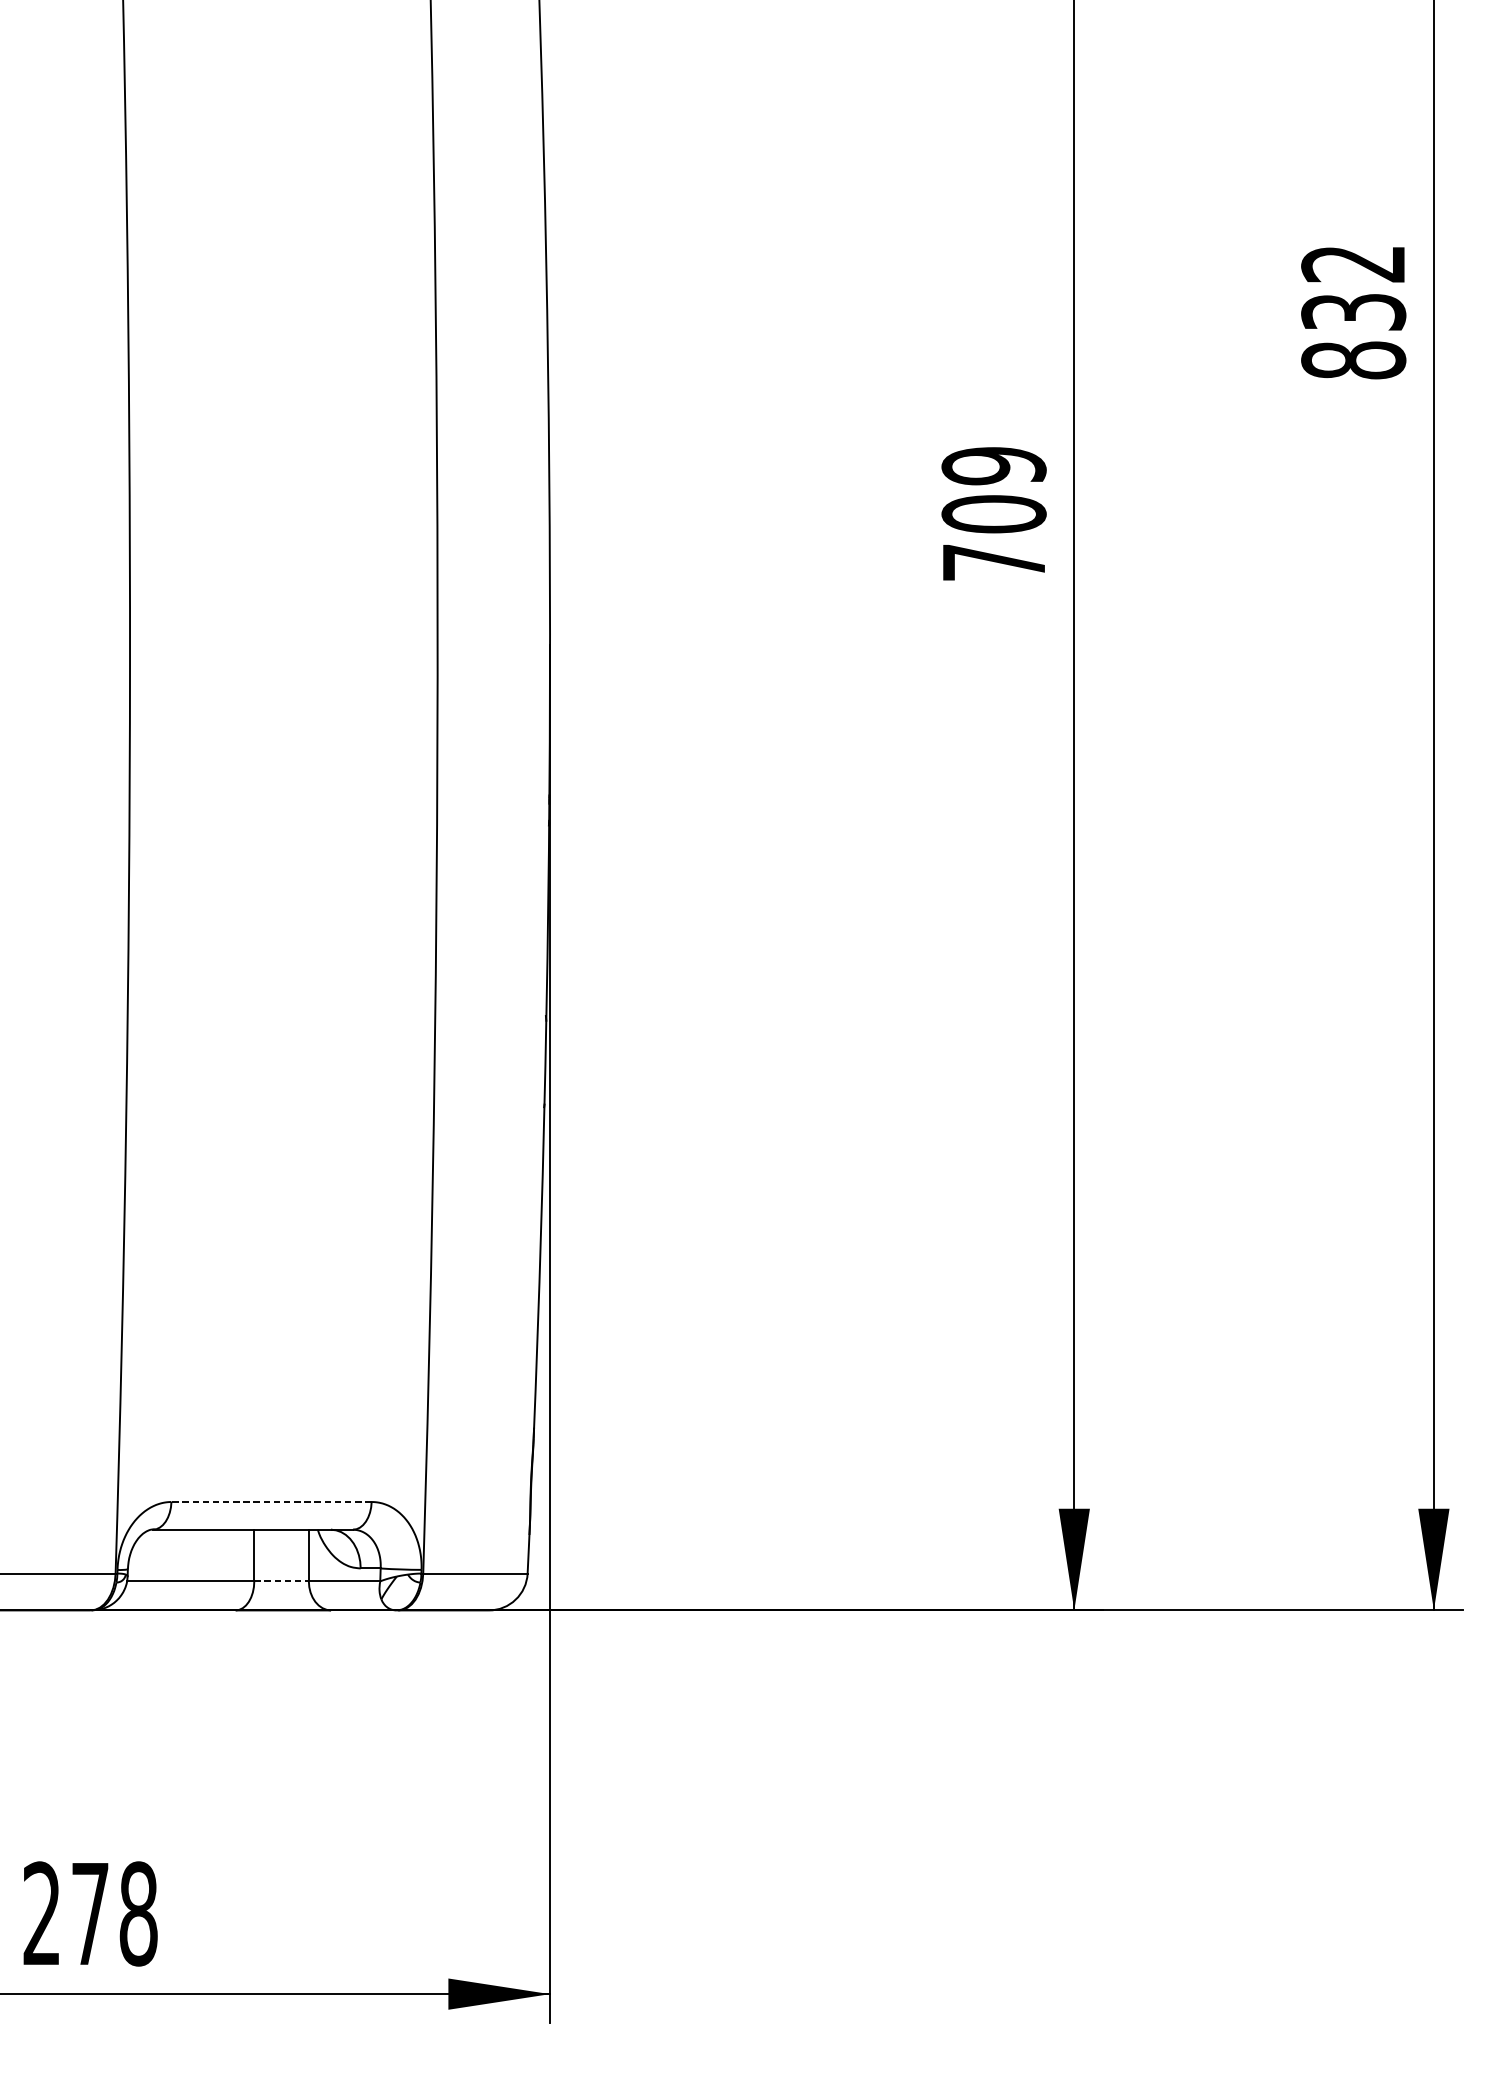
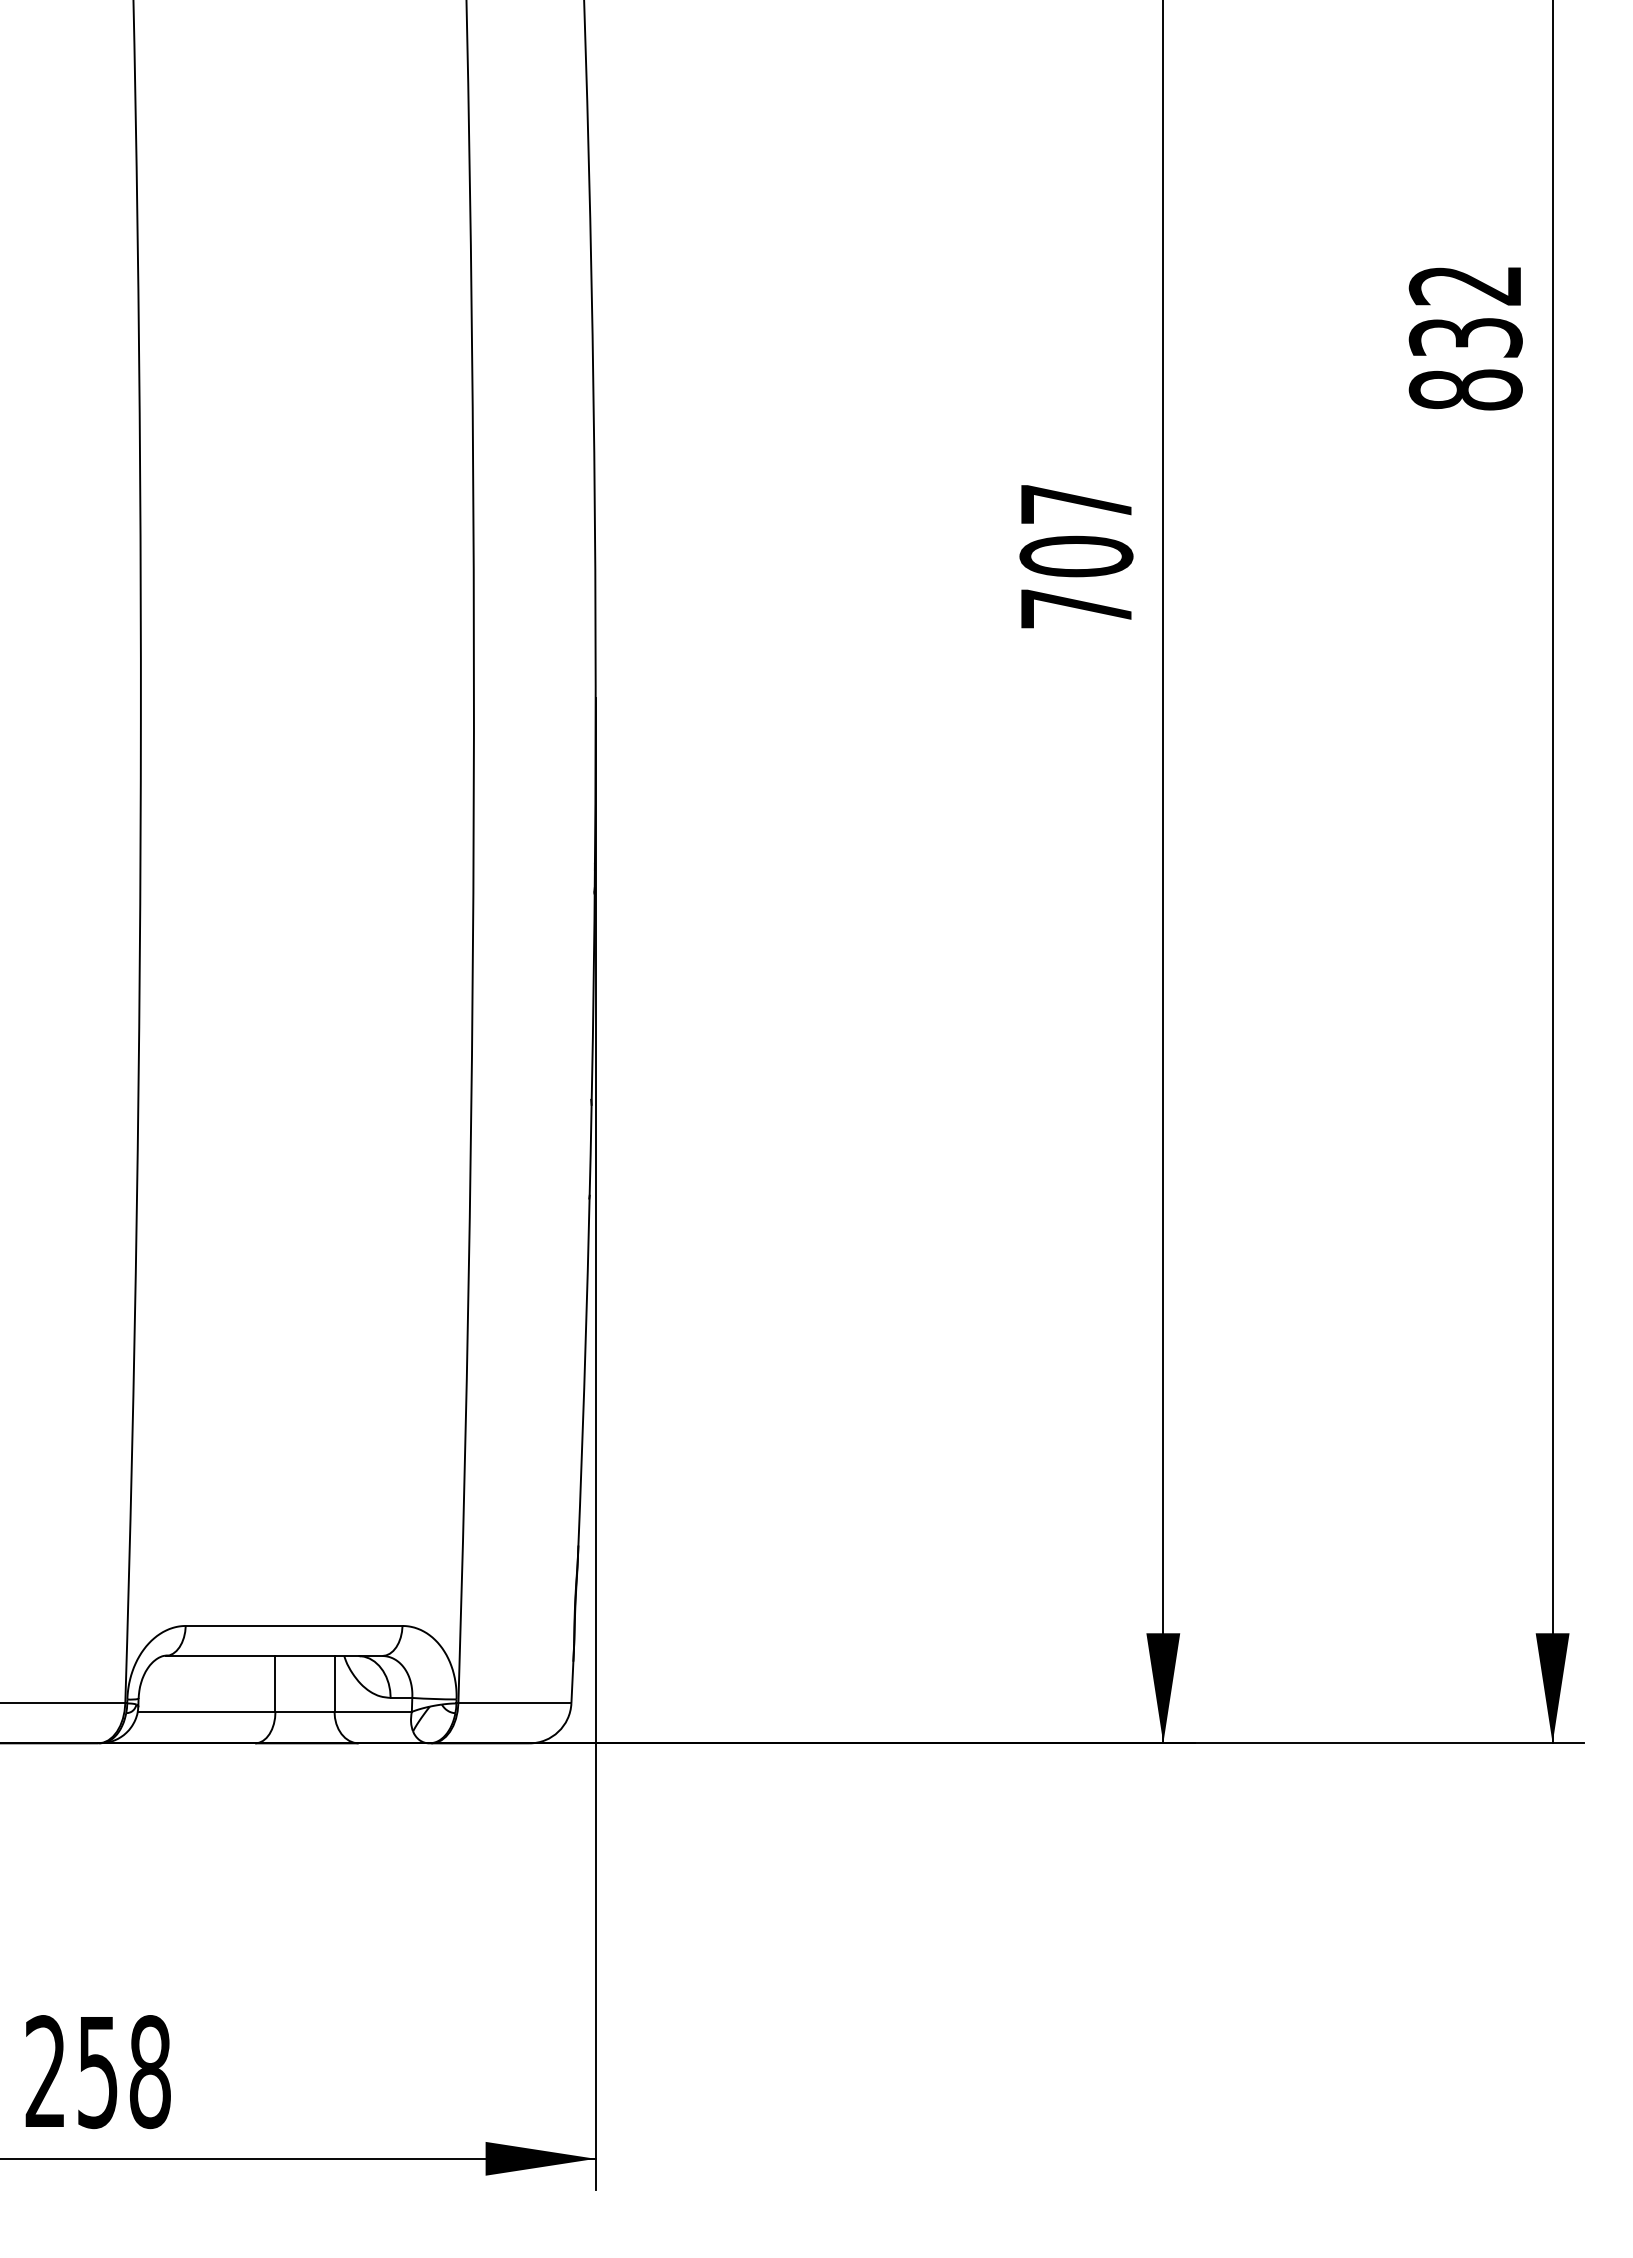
text: (994, 466) -> (1076, 504), 709 -> 707
line: (270, 1501) -> (293, 1625), dashed -> solid
line: (282, 1580) -> (305, 1711), dashed -> solid
text: (89, 1915) -> (97, 2073), 278 -> 258

